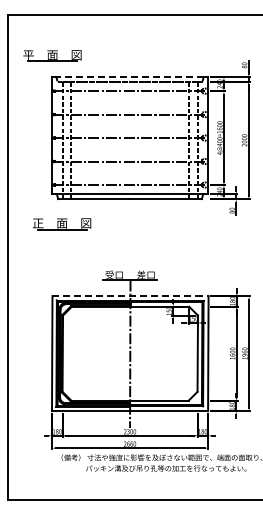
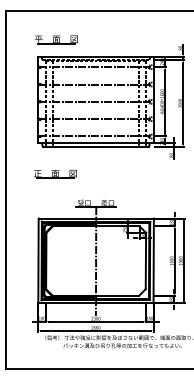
part: (52, 55) -> (56, 39), moved
line: (130, 77) -> (96, 57), dashed -> solid
part: (62, 224) -> (55, 174), moved
line: (131, 296) -> (97, 218), dashed -> solid

